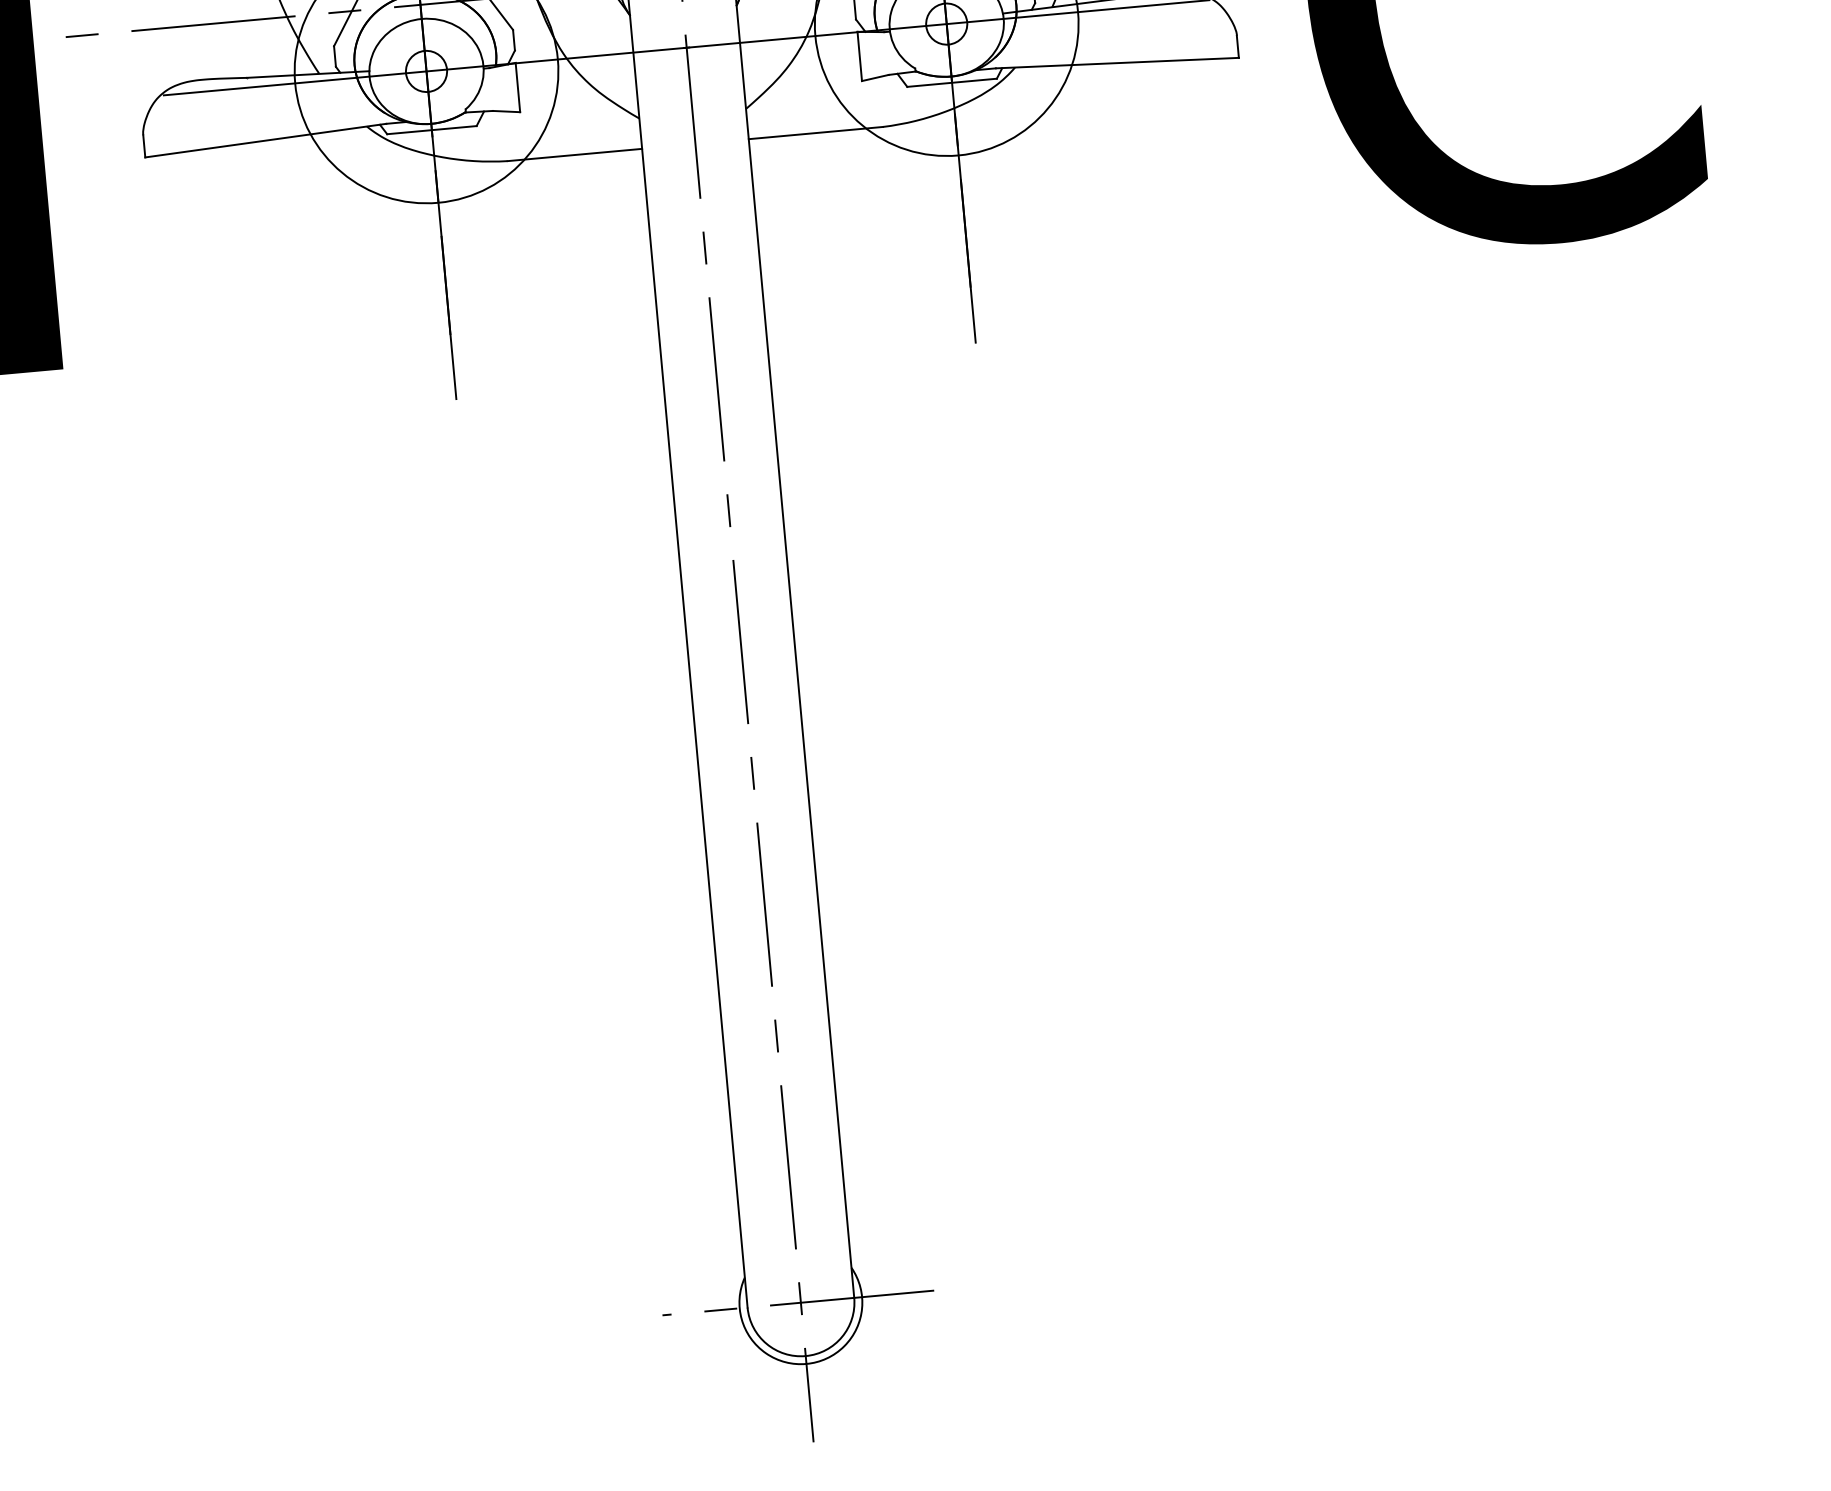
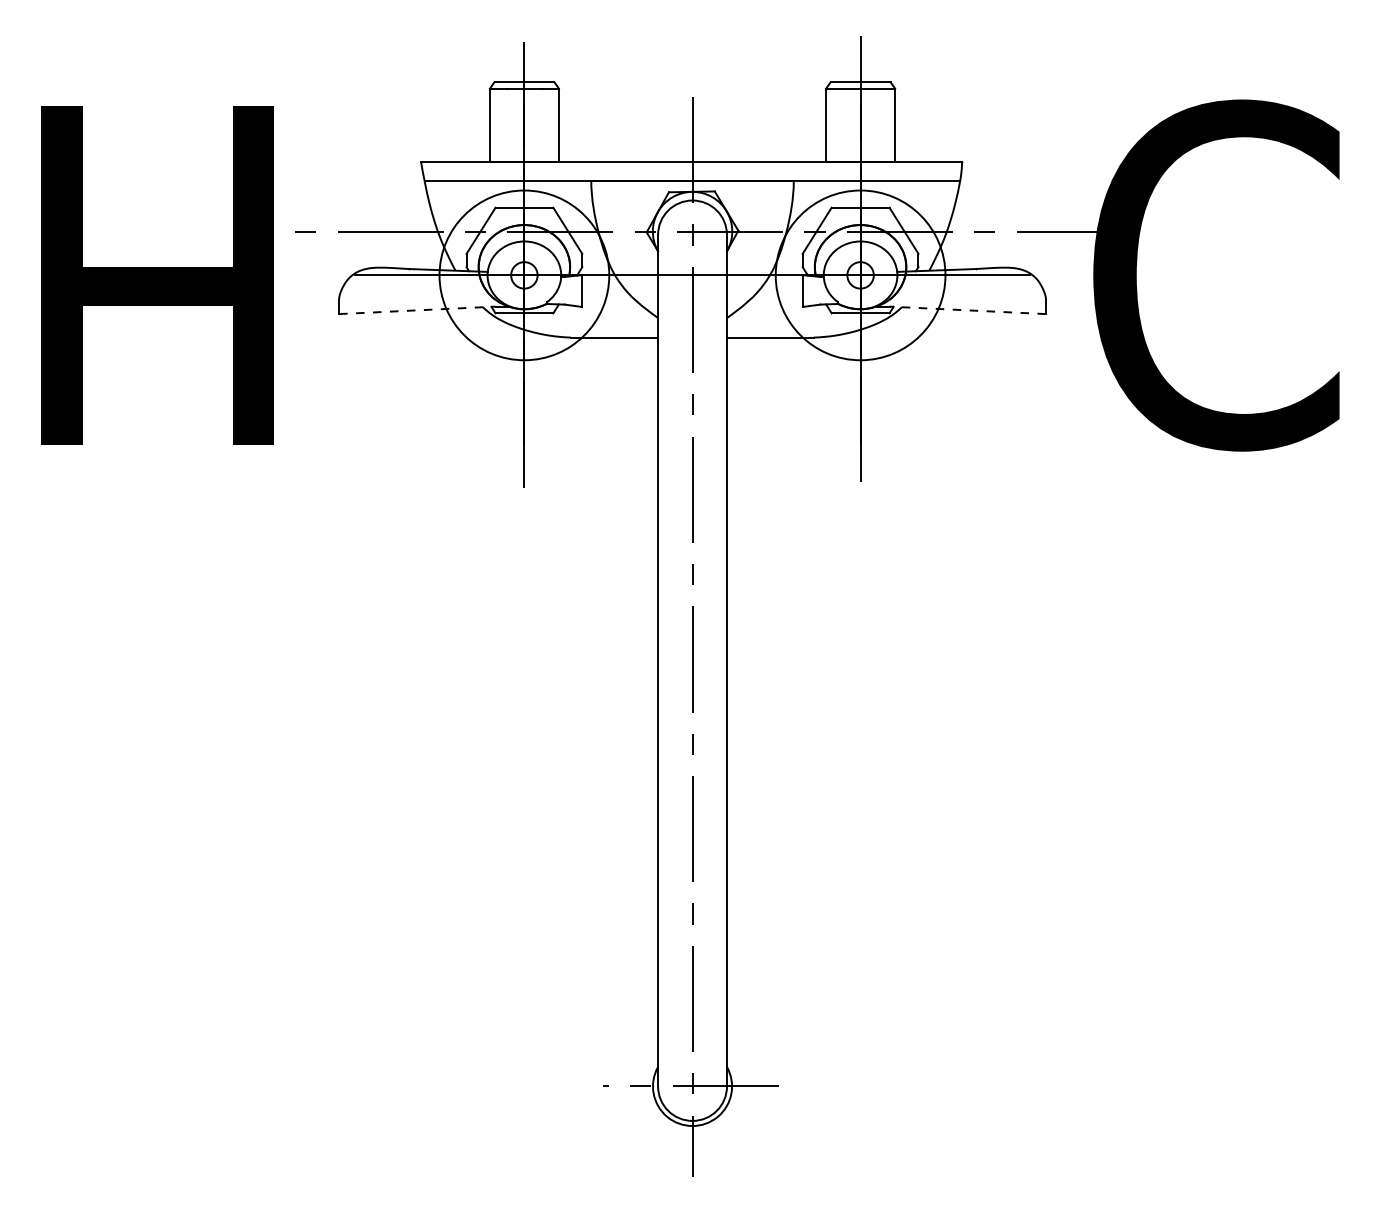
line: (1117, 63) -> (967, 310), solid -> dashed
line: (266, 140) -> (417, 310), solid -> dashed

